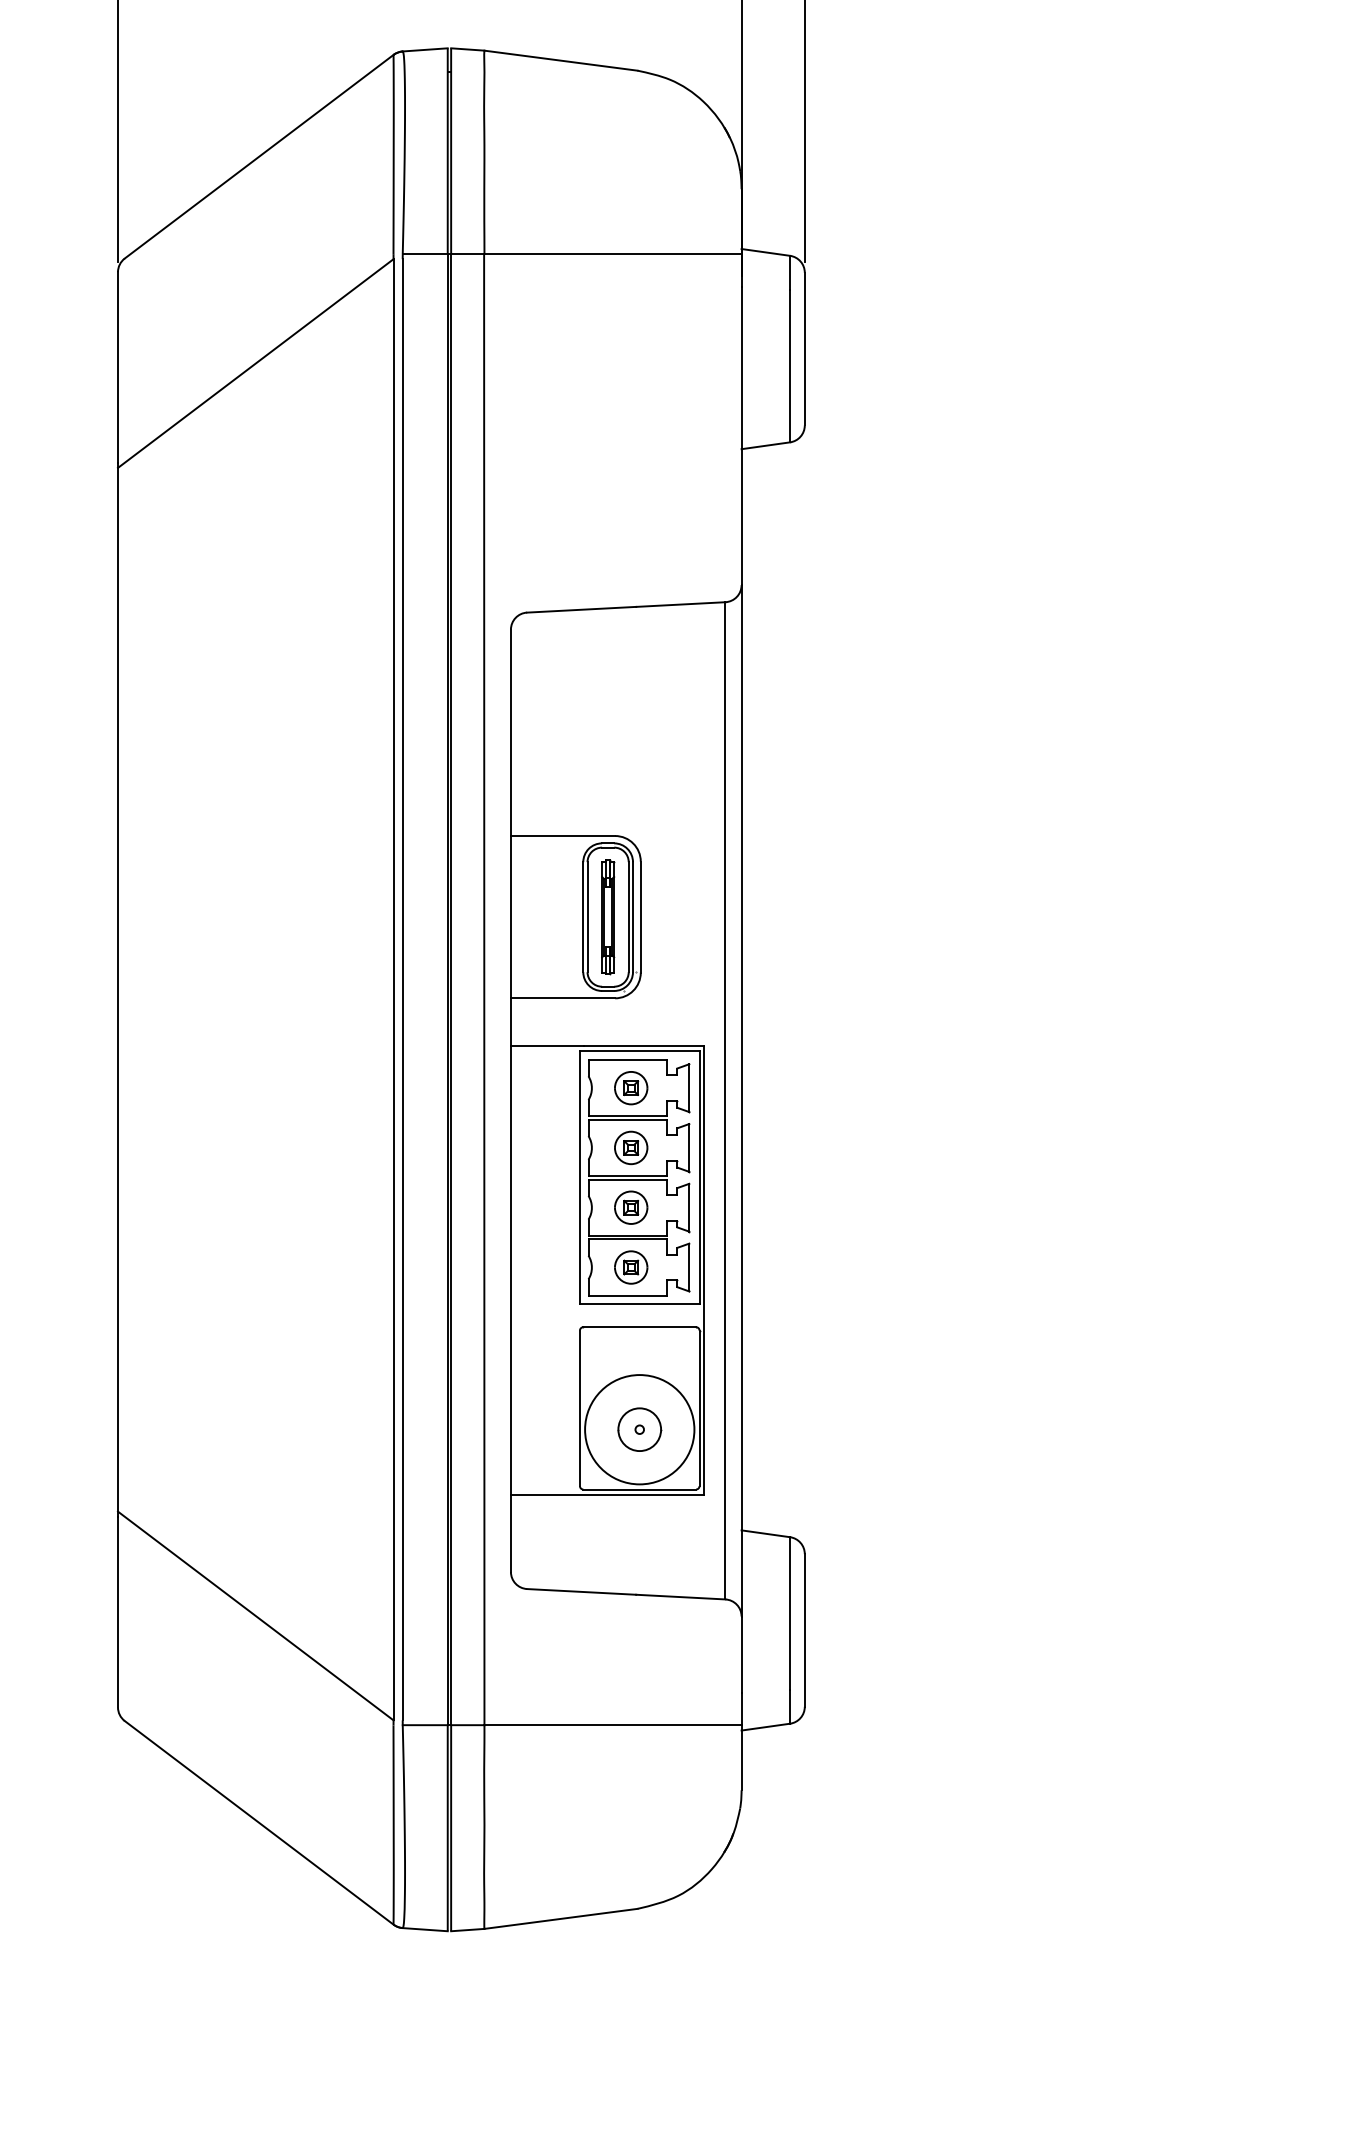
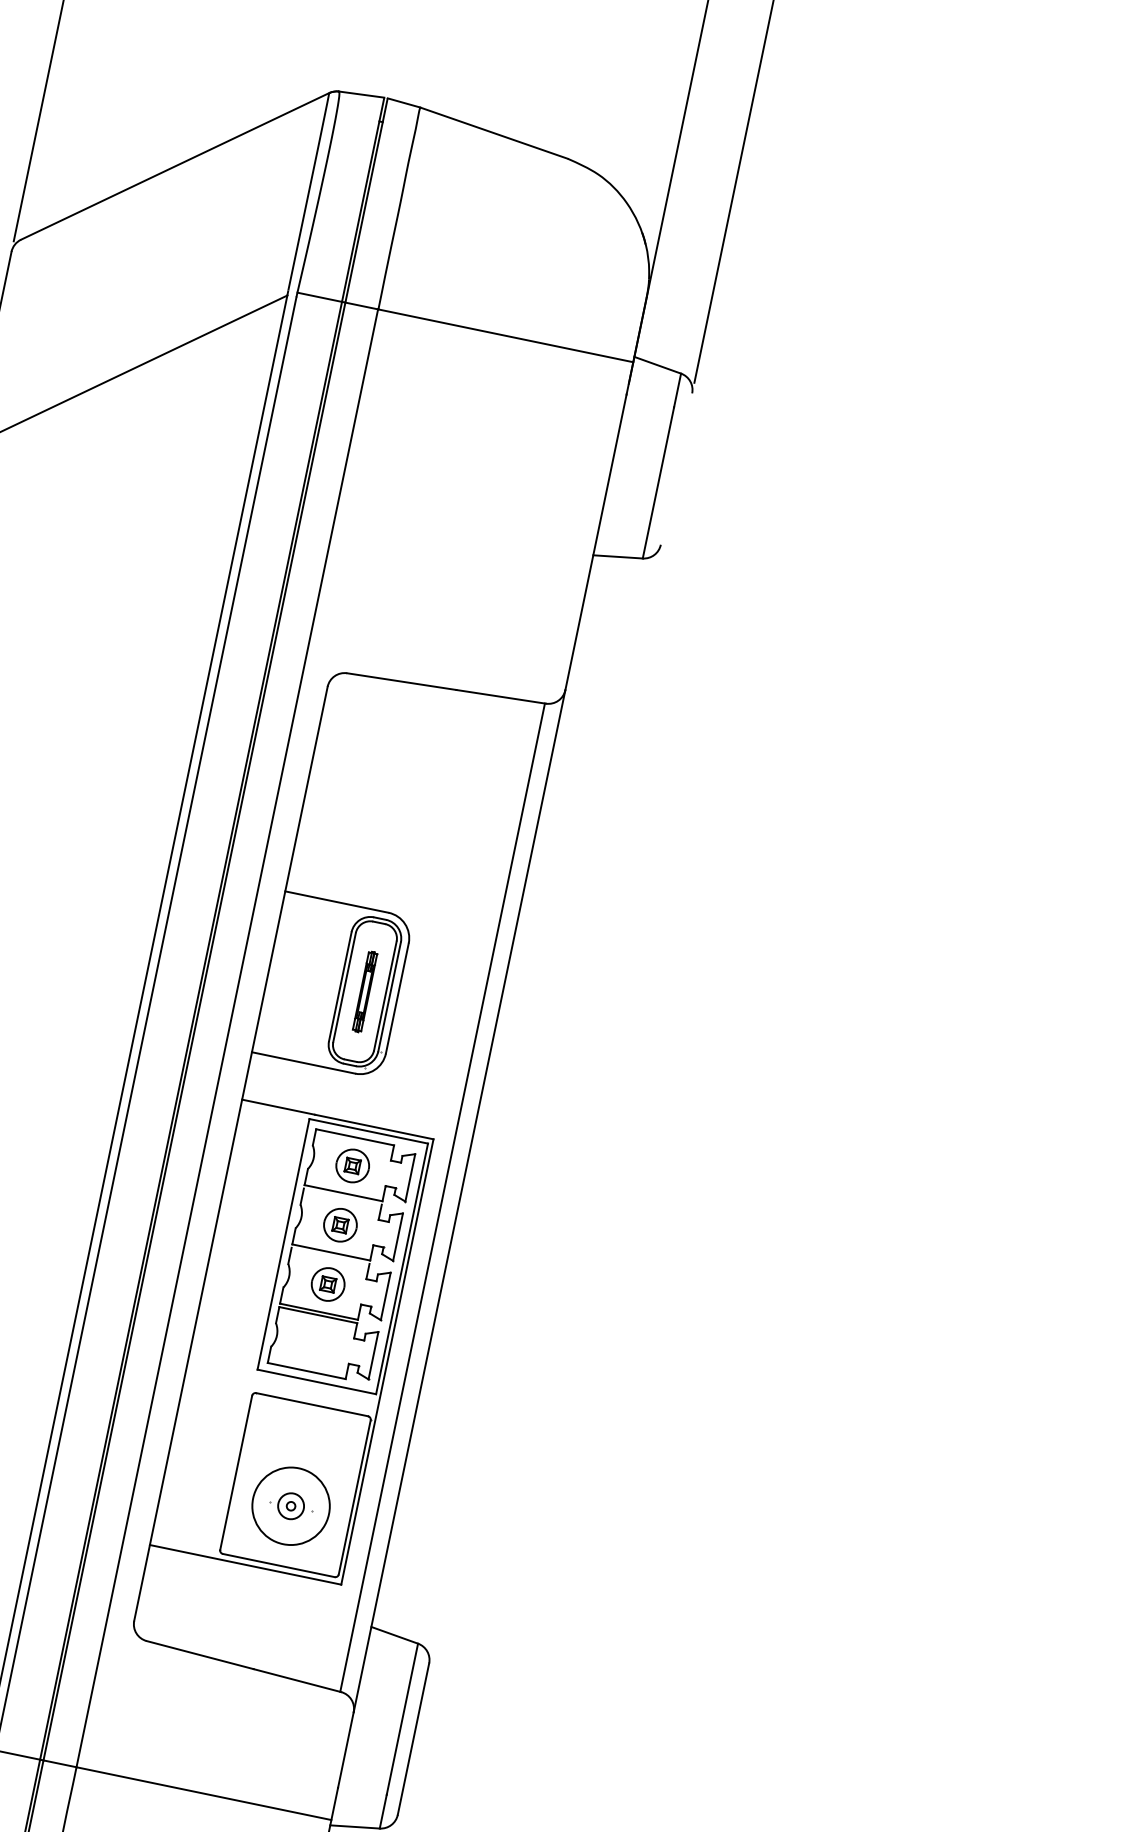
line: (804, 348) -> (676, 468), removed
part: (608, 917) -> (365, 992), size x0.7
line: (627, 1119) -> (342, 1196), removed
line: (627, 1179) -> (330, 1255), removed
part: (631, 1267) -> (316, 1343), removed
circle: (639, 1429) -> (290, 1506), size x0.6
circle: (639, 1429) -> (290, 1506), size x0.7

